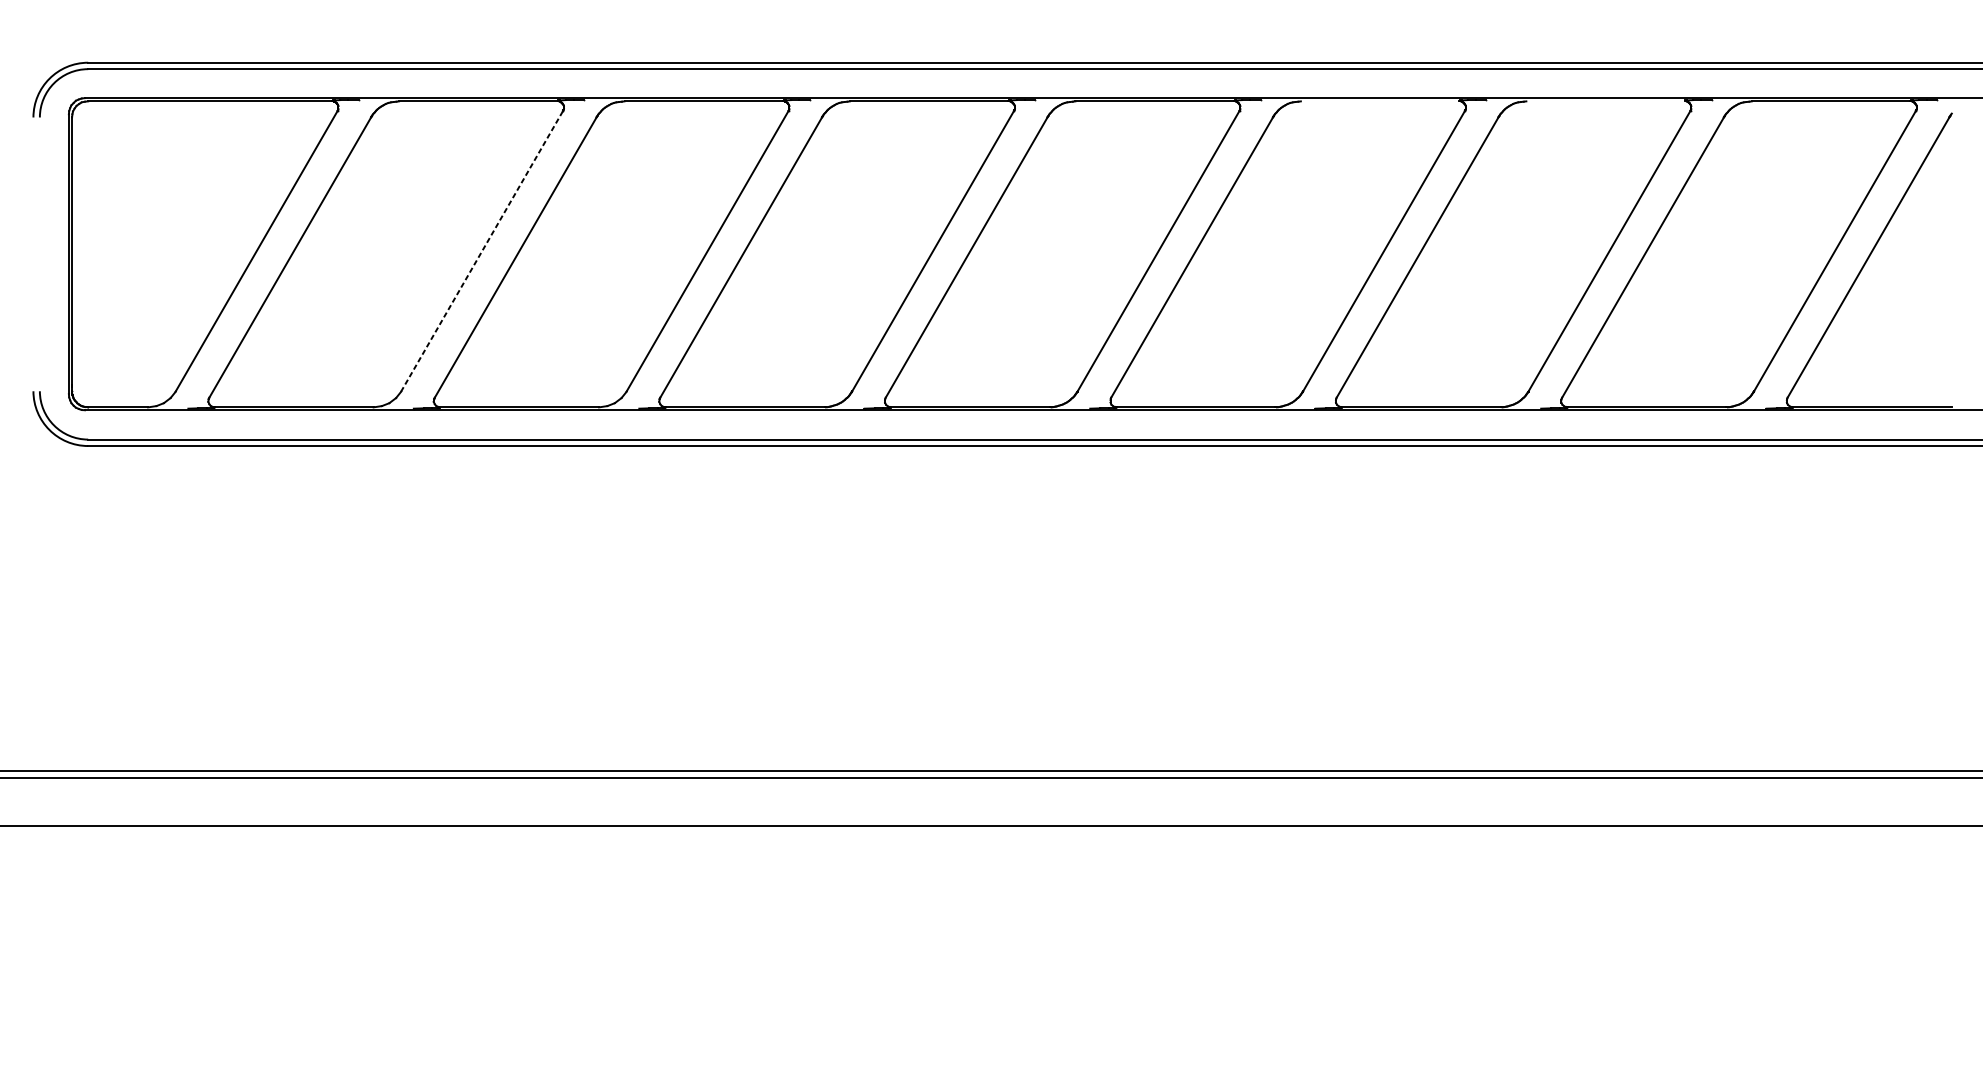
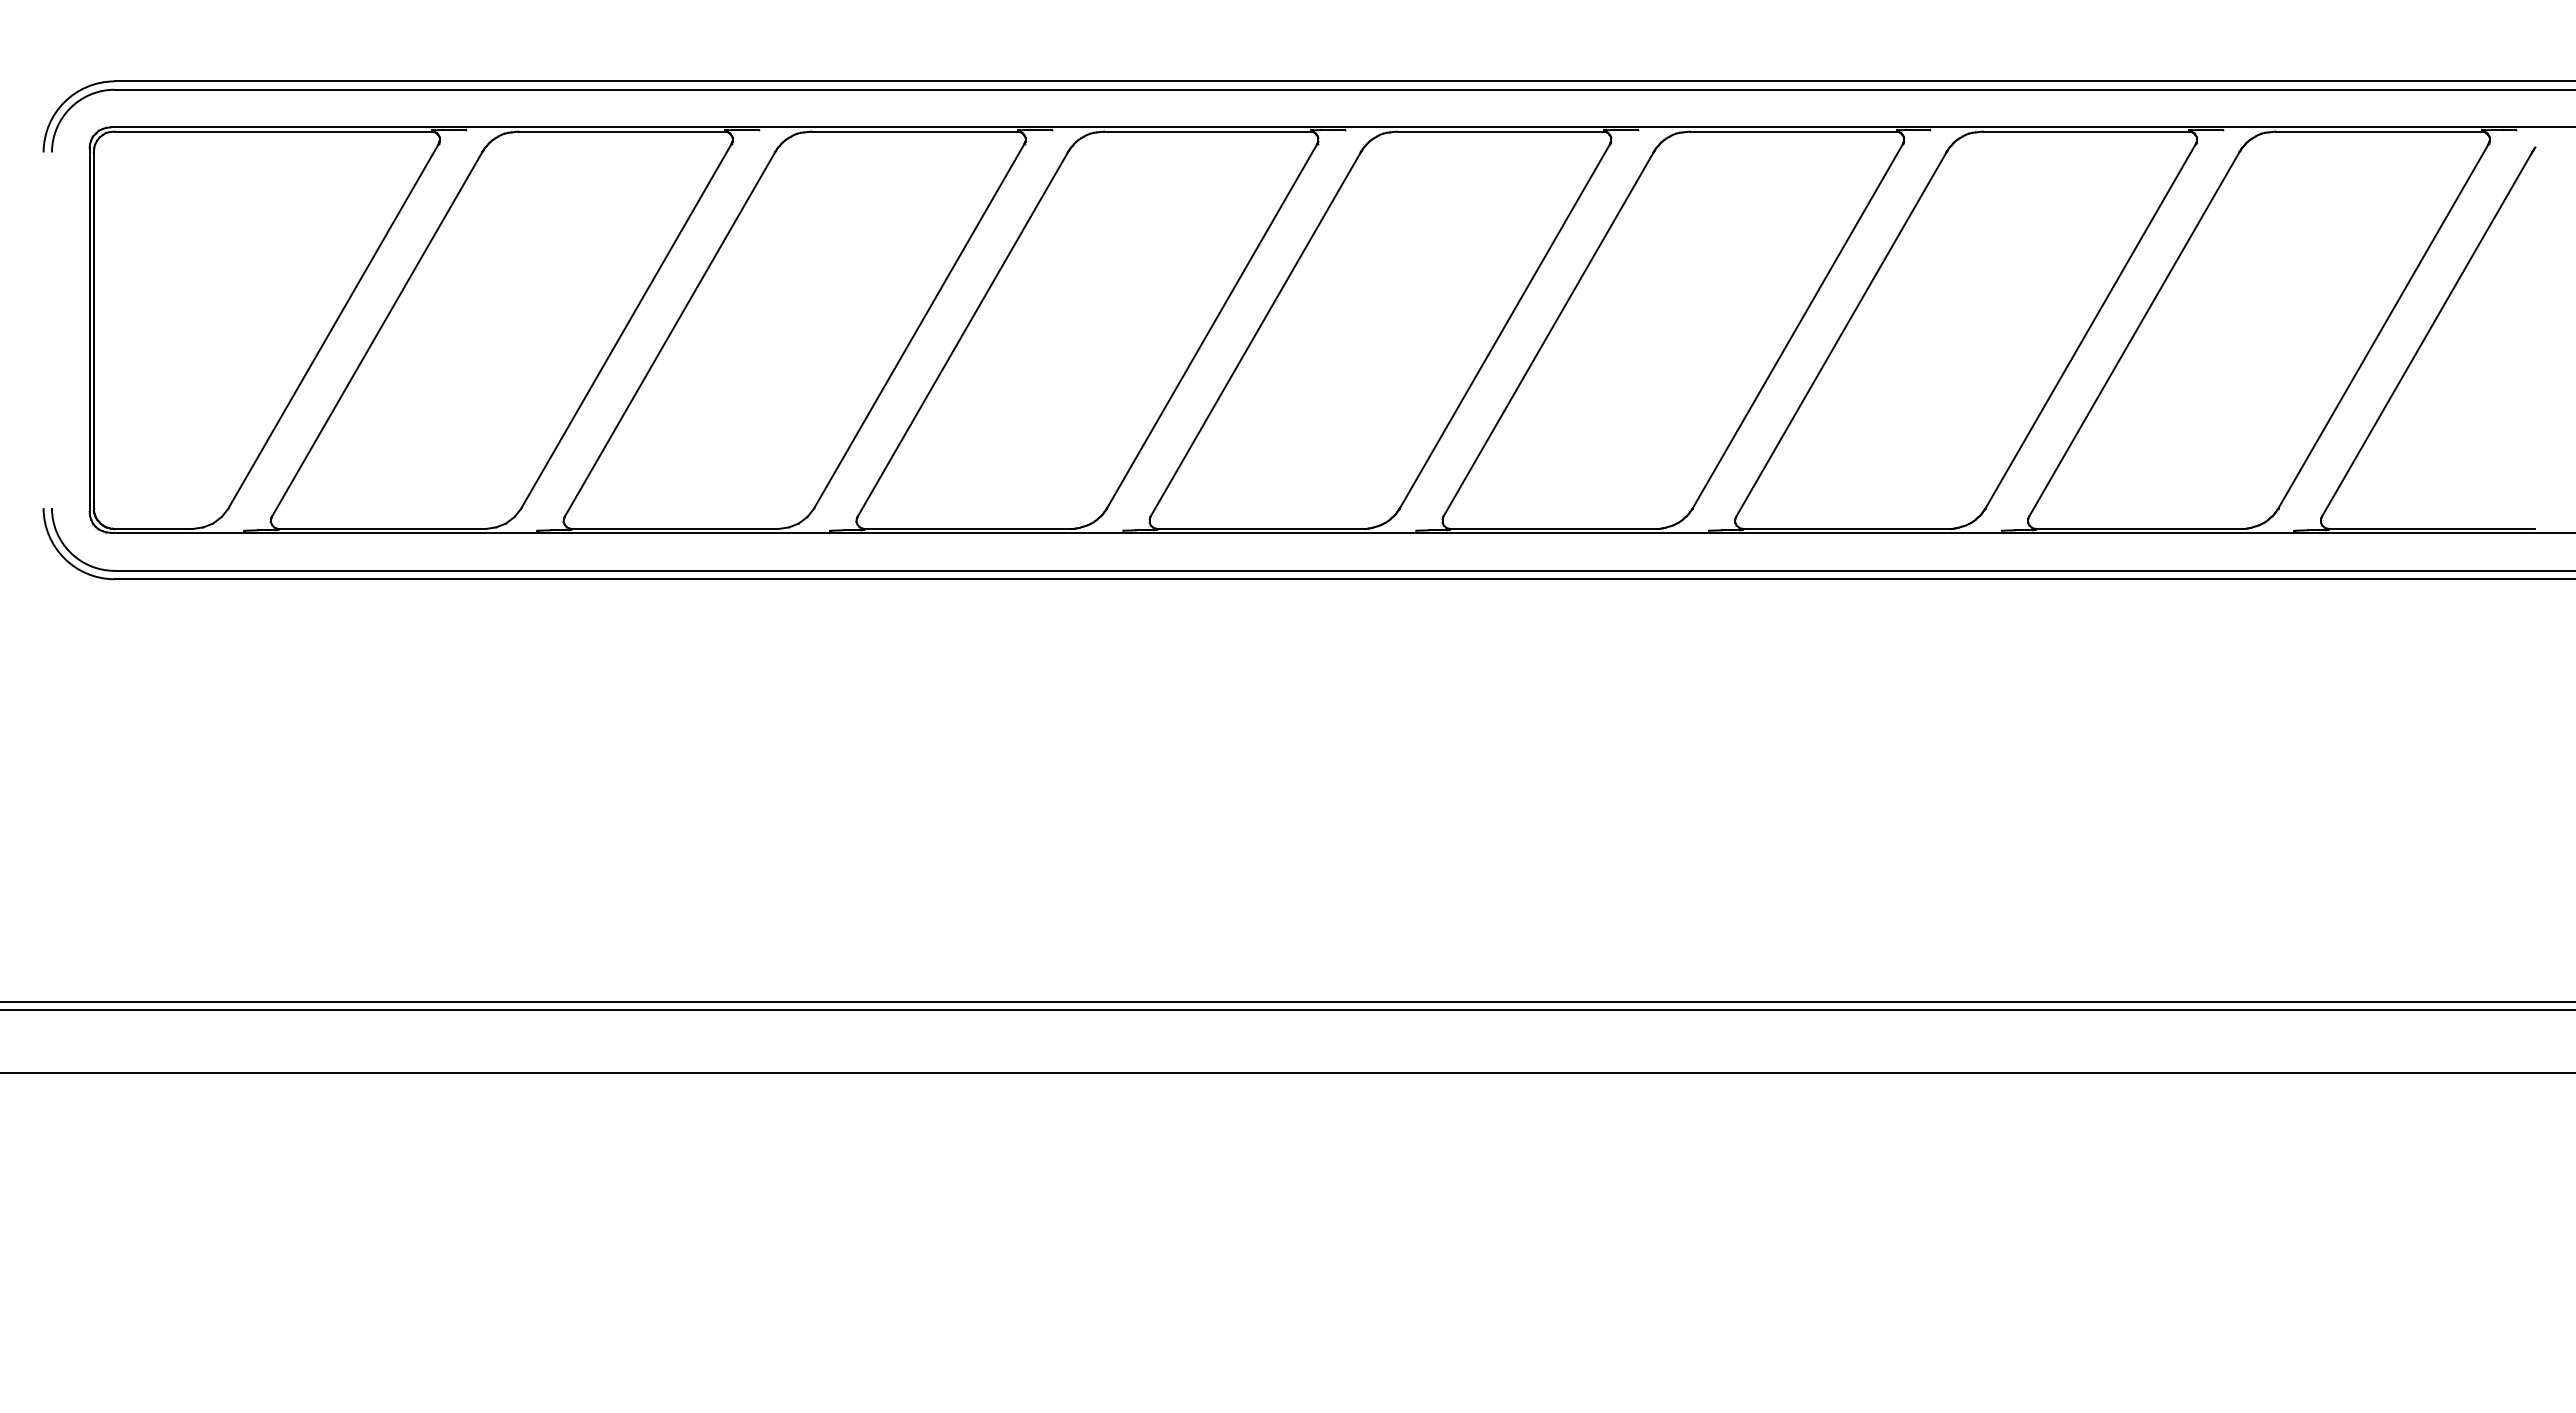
line: (1379, 101) -> (1792, 131), added
line: (1605, 101) -> (2085, 131), added
line: (482, 250) -> (626, 325), dashed -> solid

